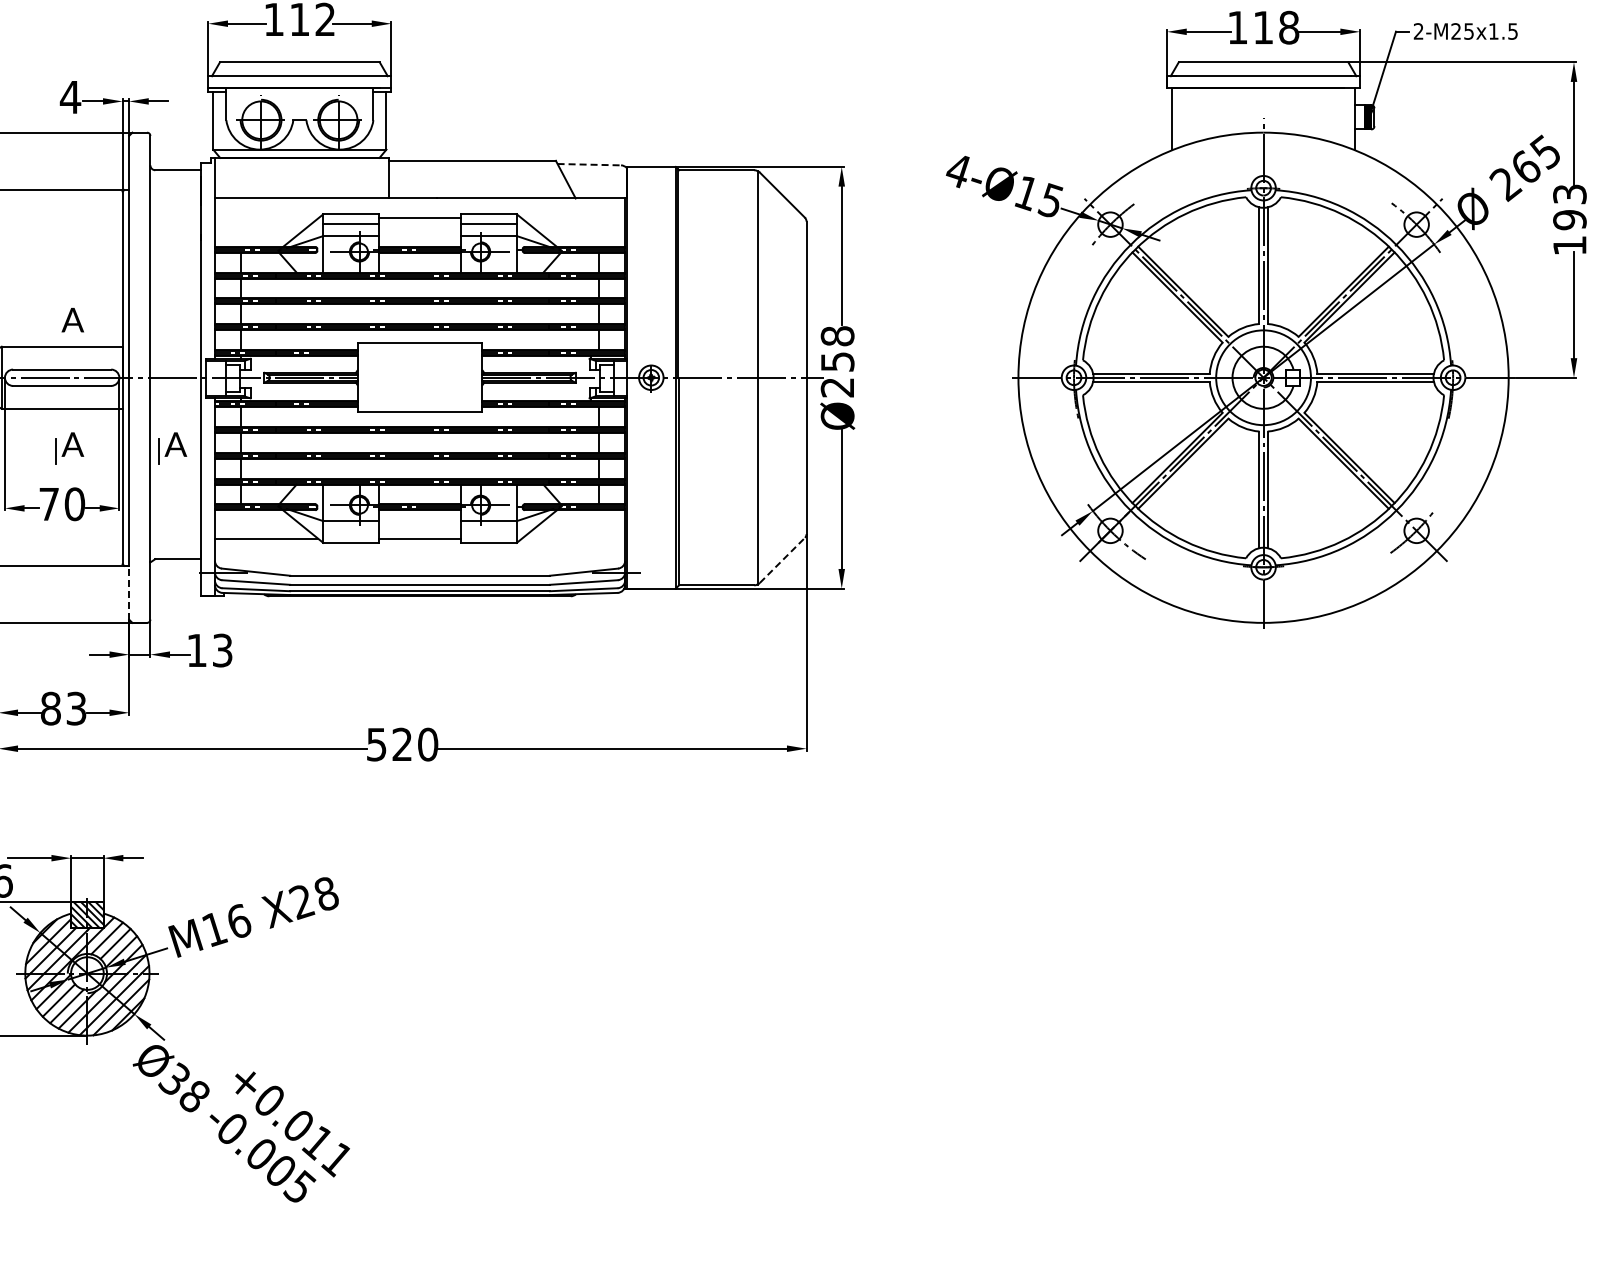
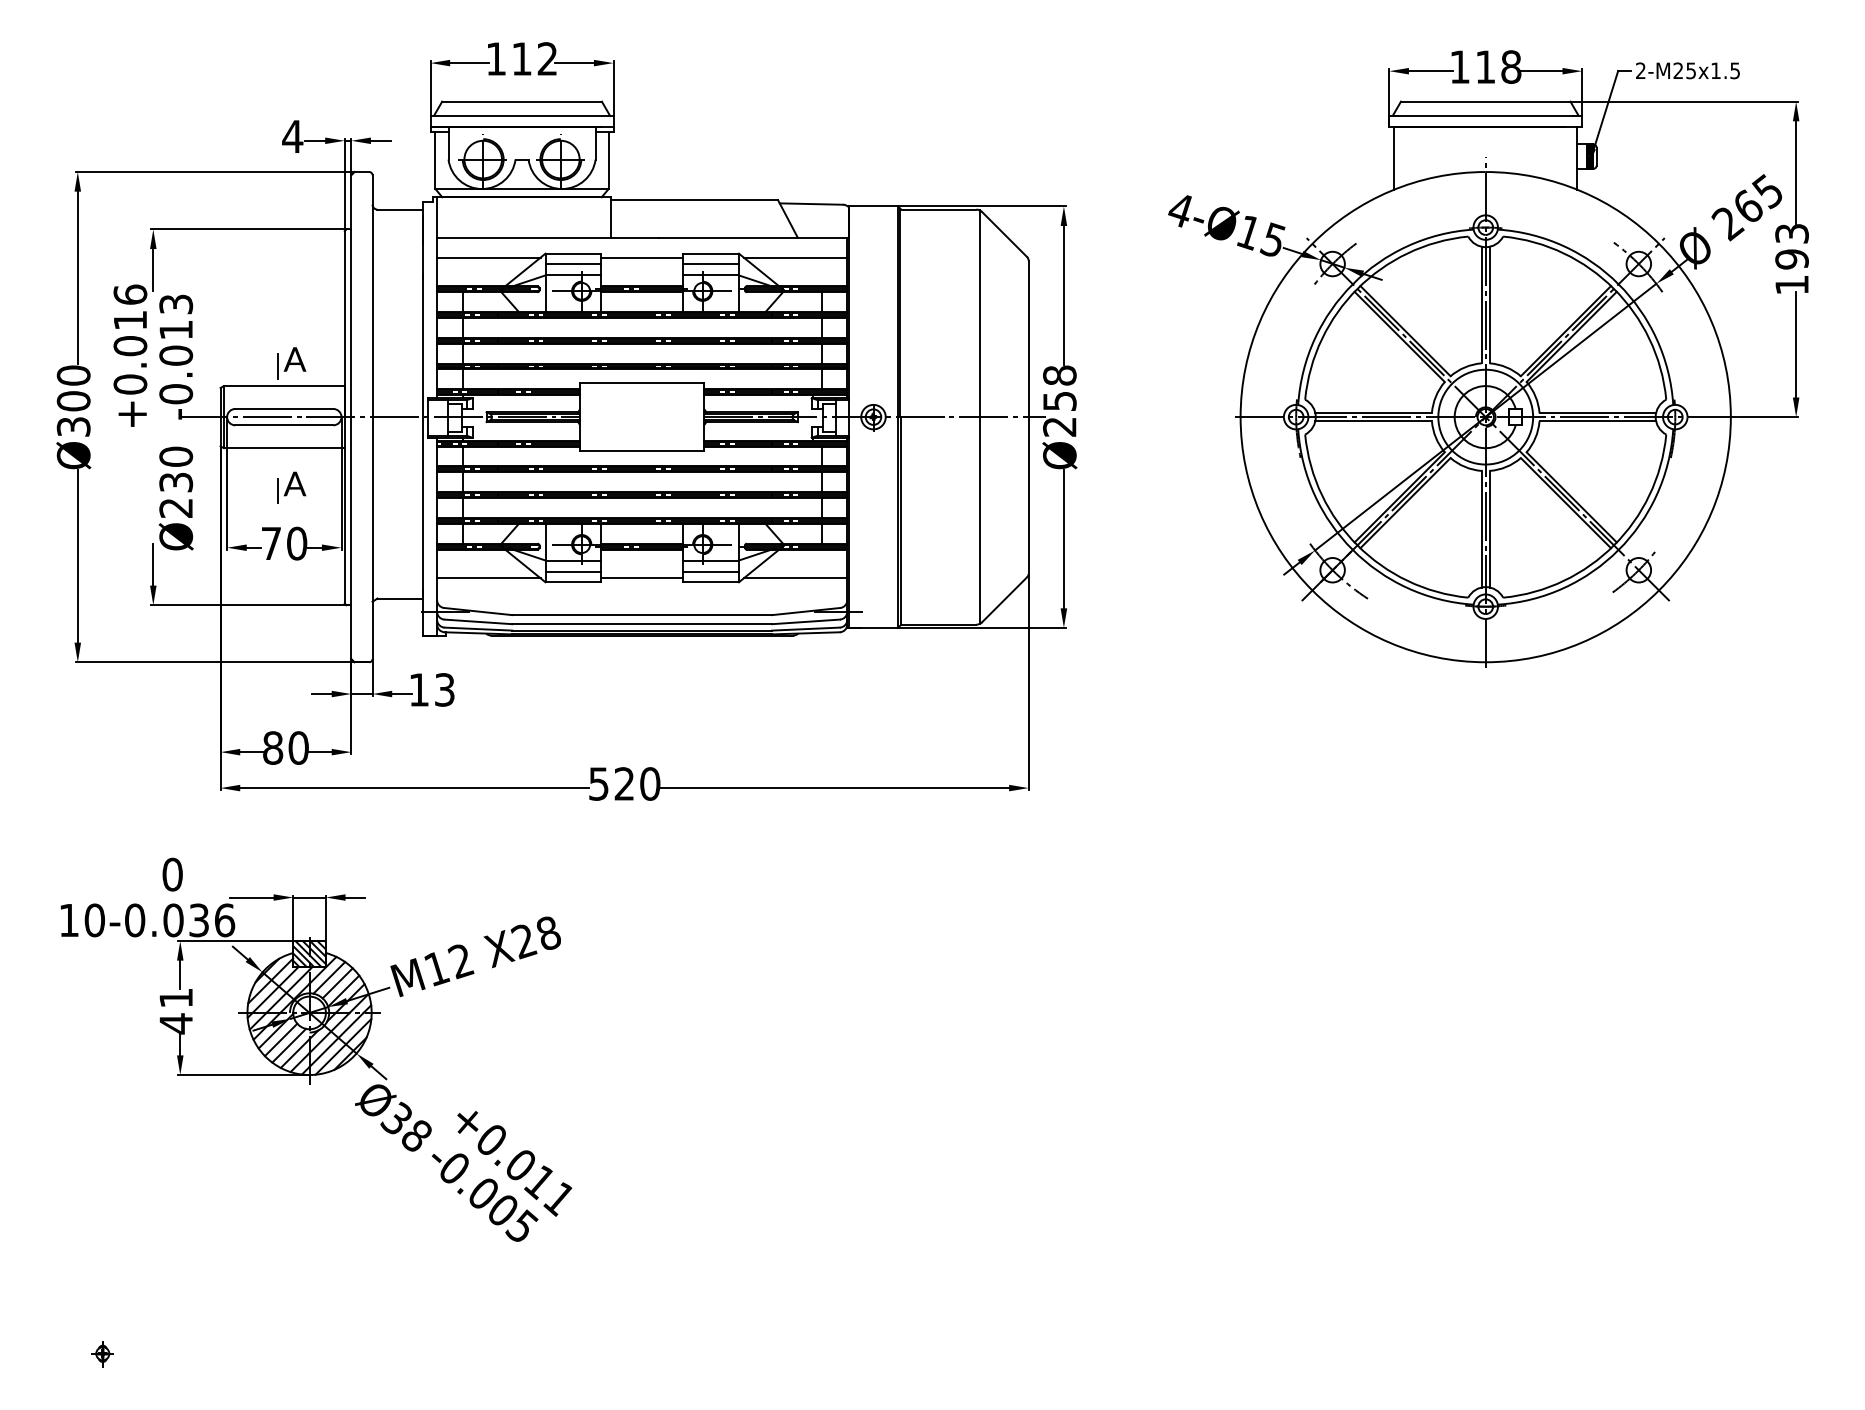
line: (589, 165) -> (811, 204), dashed -> solid
line: (266, 218) -> (488, 257), added
line: (573, 218) -> (795, 257), added
line: (56, 327) -> (278, 366), added
part: (172, 448) -> (394, 487), removed
line: (351, 533) -> (573, 572), added
line: (488, 533) -> (710, 572), added
line: (573, 539) -> (795, 578), added
line: (782, 560) -> (1004, 599), dashed -> solid
line: (129, 593) -> (351, 632), dashed -> solid
text: (76, 708) -> (298, 747), 83 -> 80
text: (238, 922) -> (460, 961), M16 -> M12

